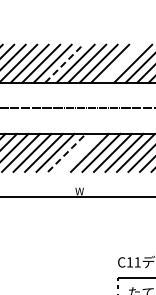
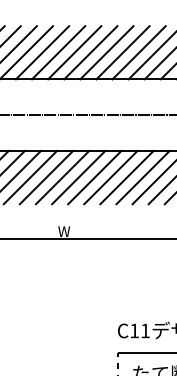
line: (64, 63) -> (42, 52), dashed -> solid
line: (121, 63) -> (122, 52), added
line: (67, 152) -> (47, 177), dashed -> solid
line: (78, 152) -> (62, 177), added

